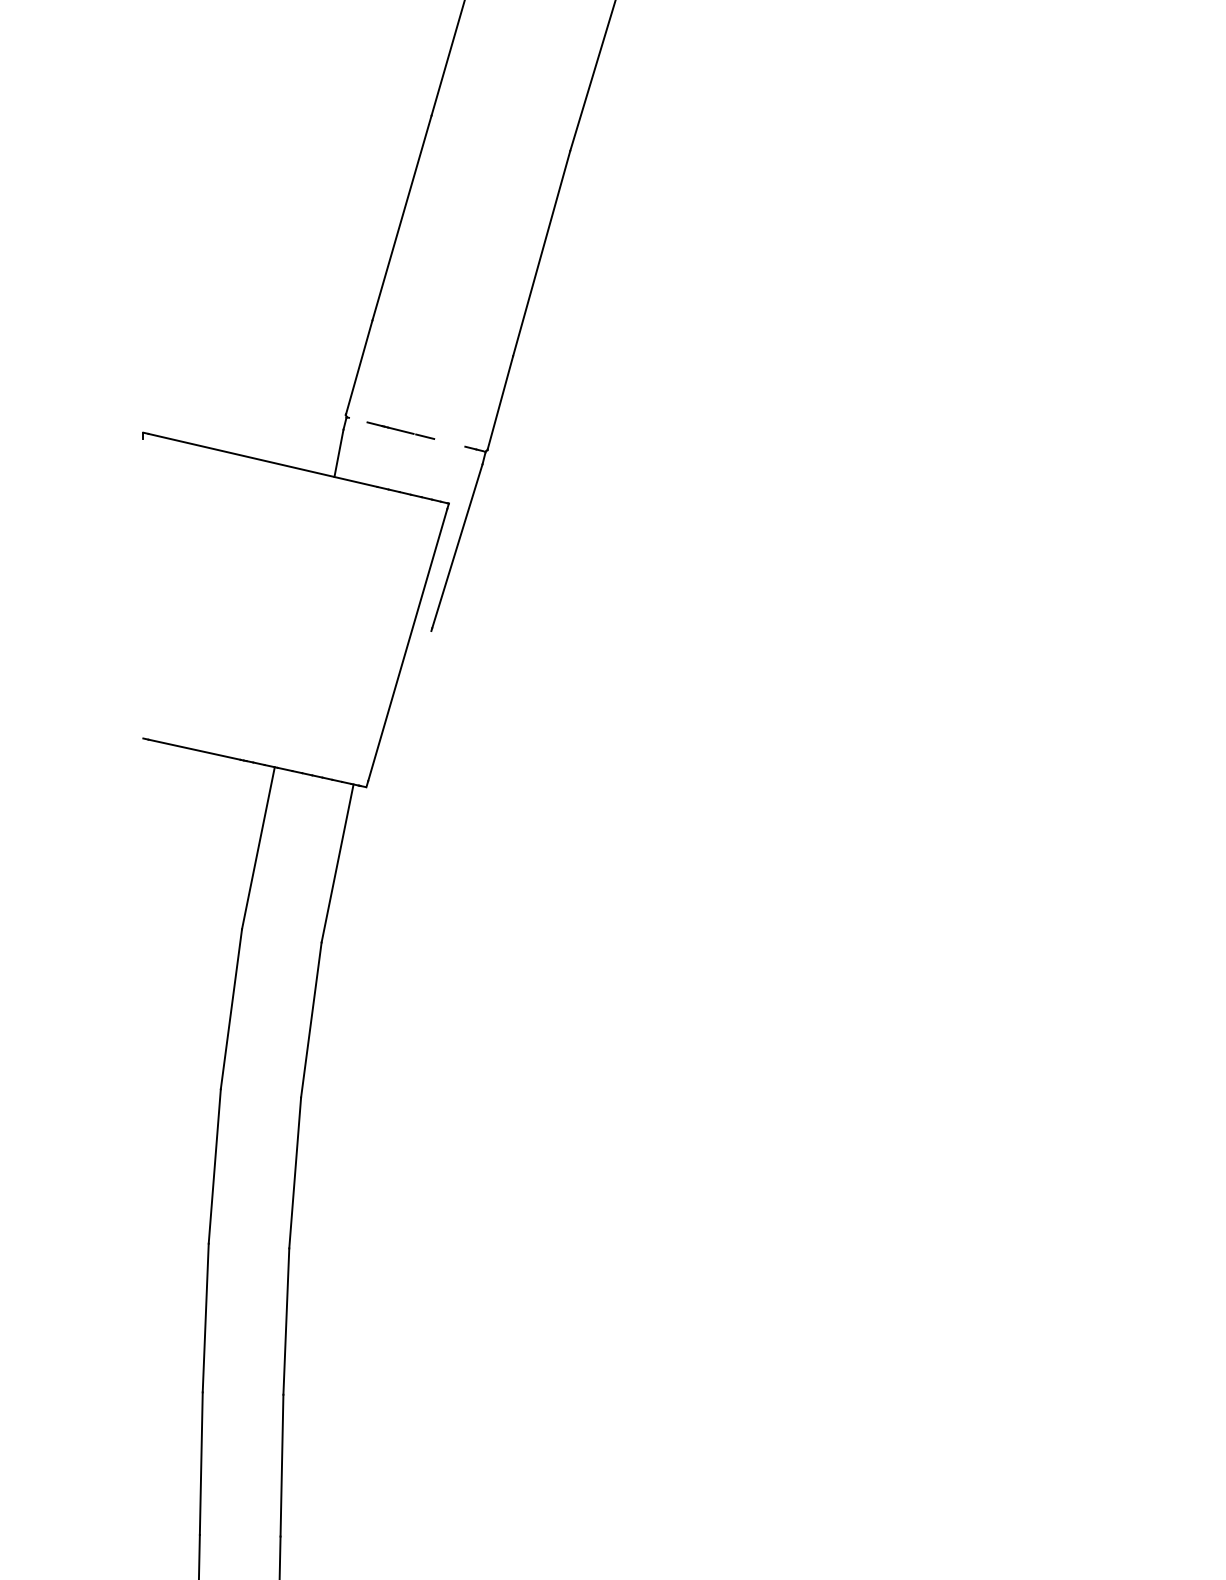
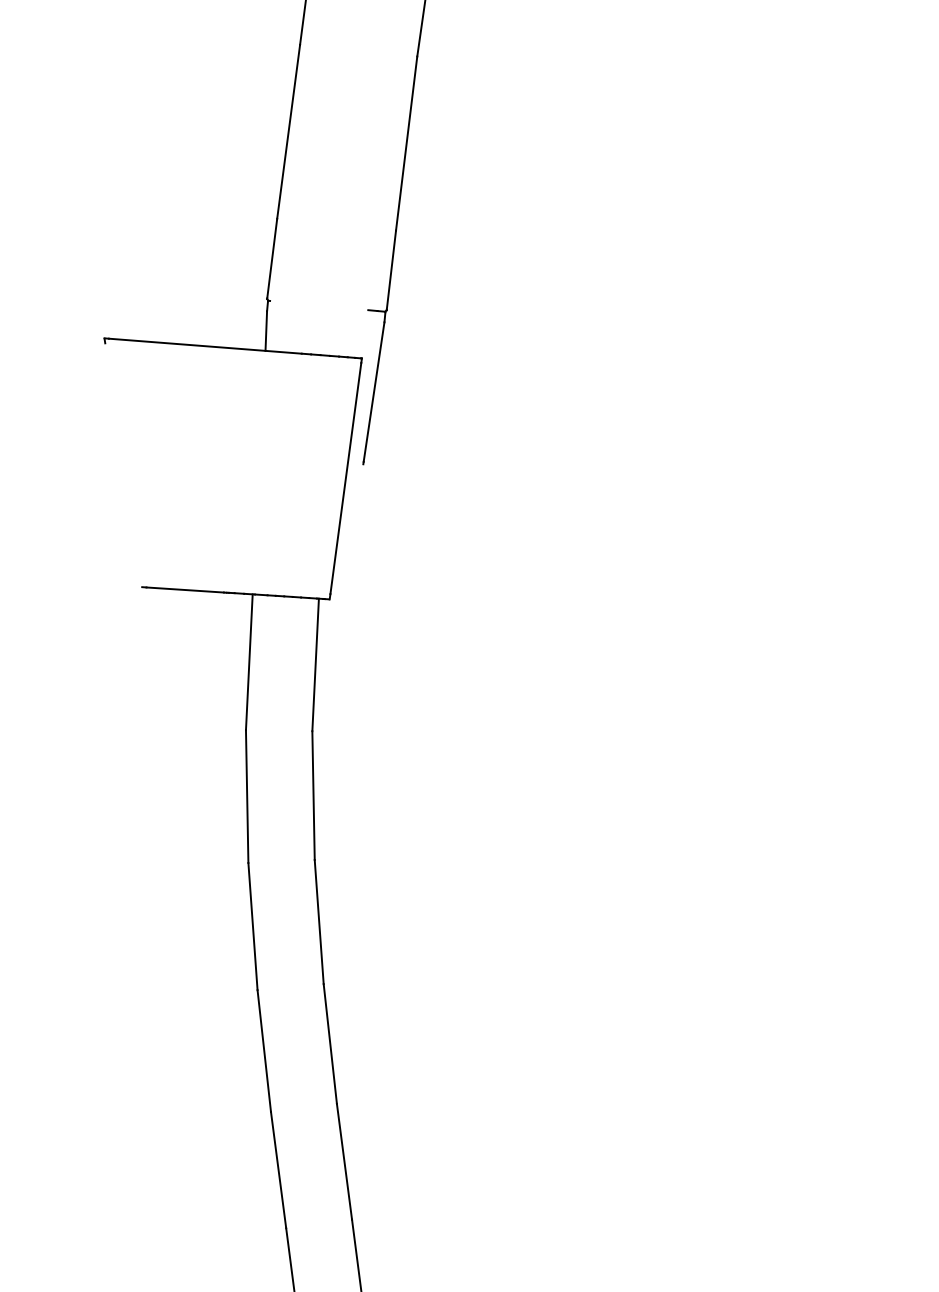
line: (400, 430) -> (313, 304), removed

